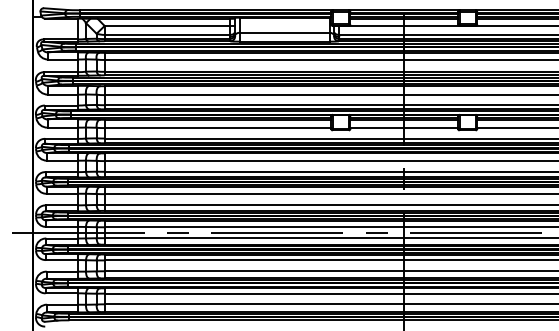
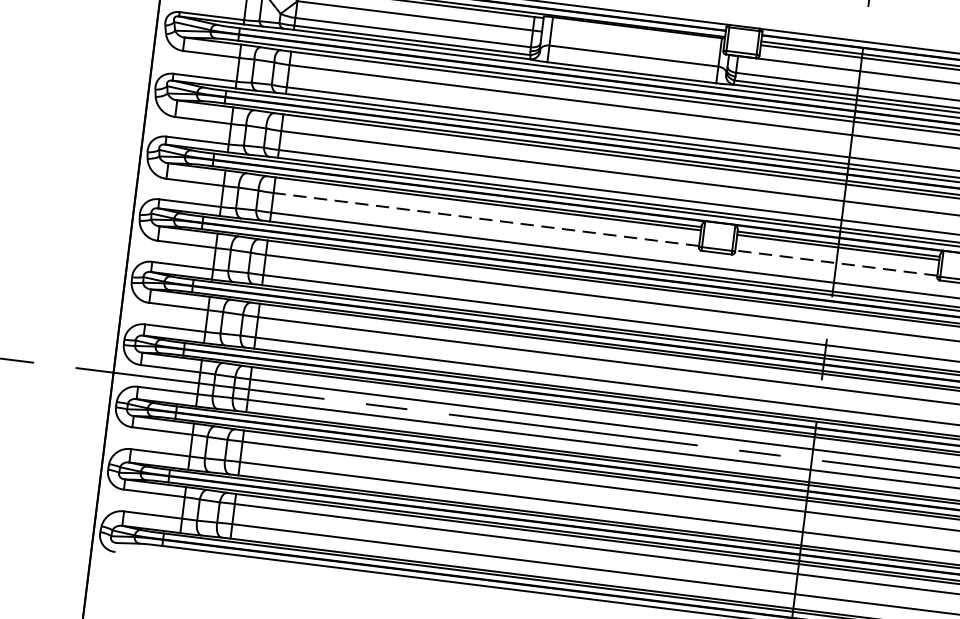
line: (217, 128) -> (485, 220), solid -> dashed
line: (404, 128) -> (836, 263), solid -> dashed

